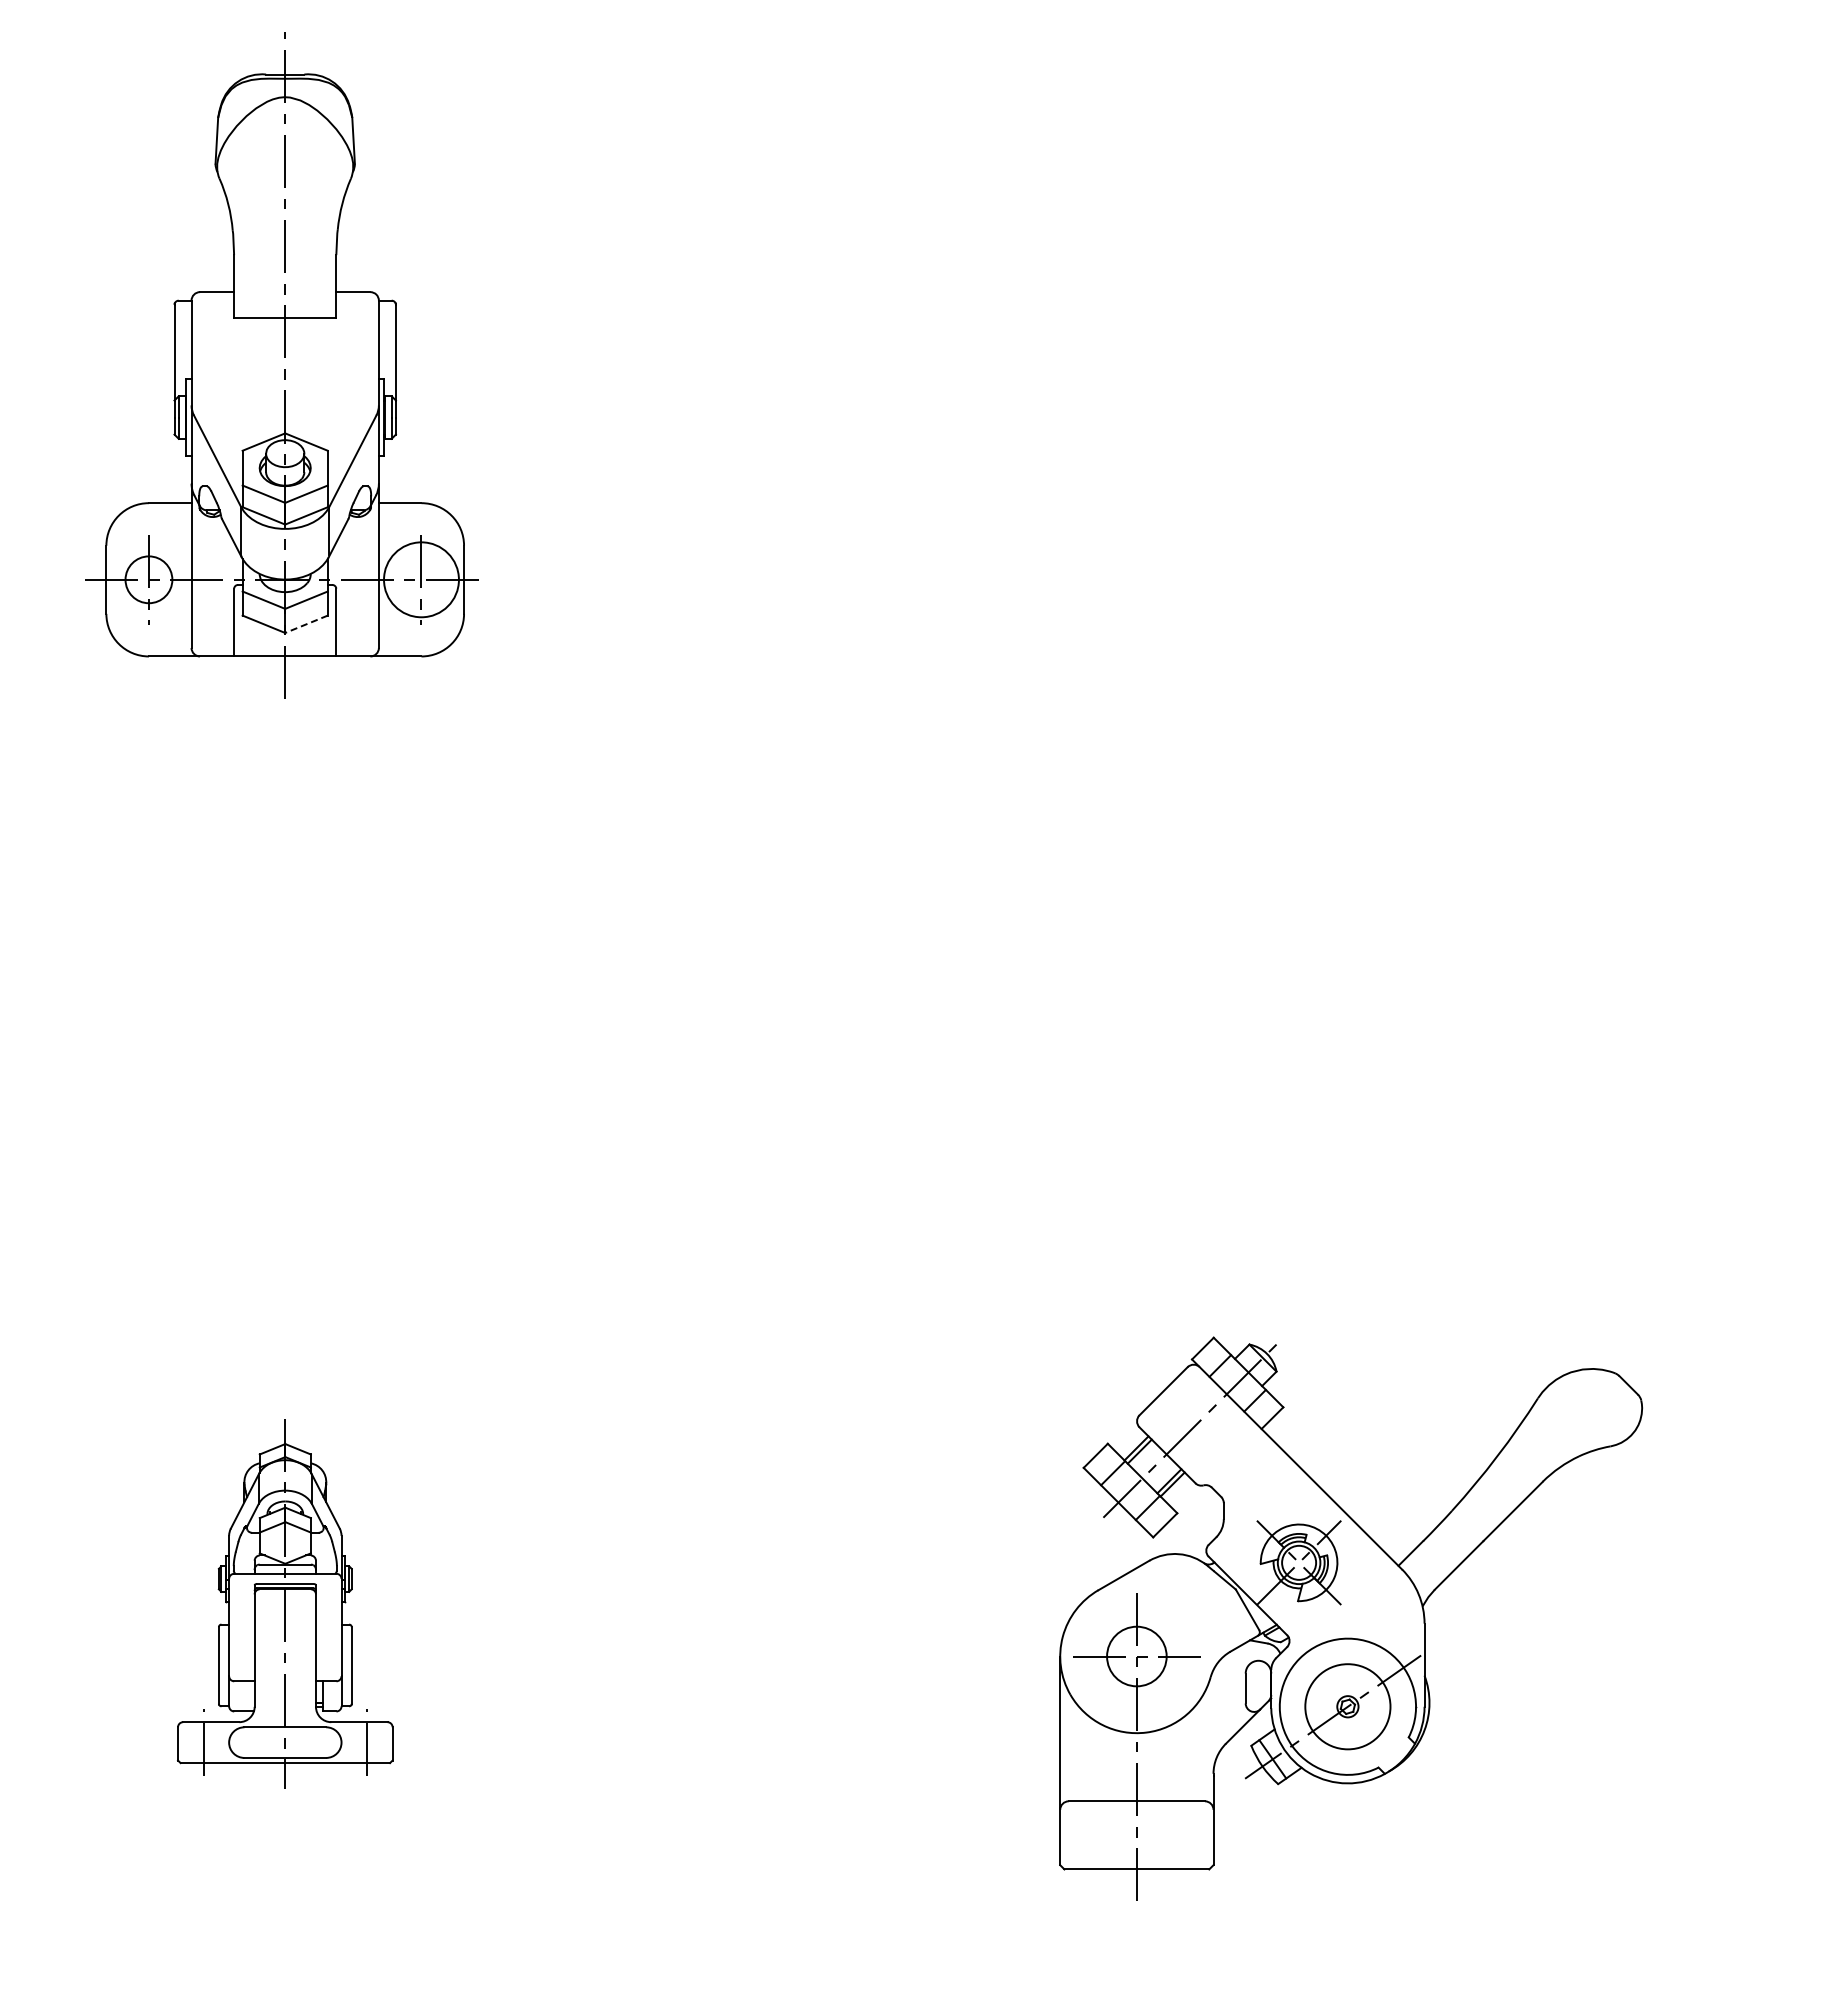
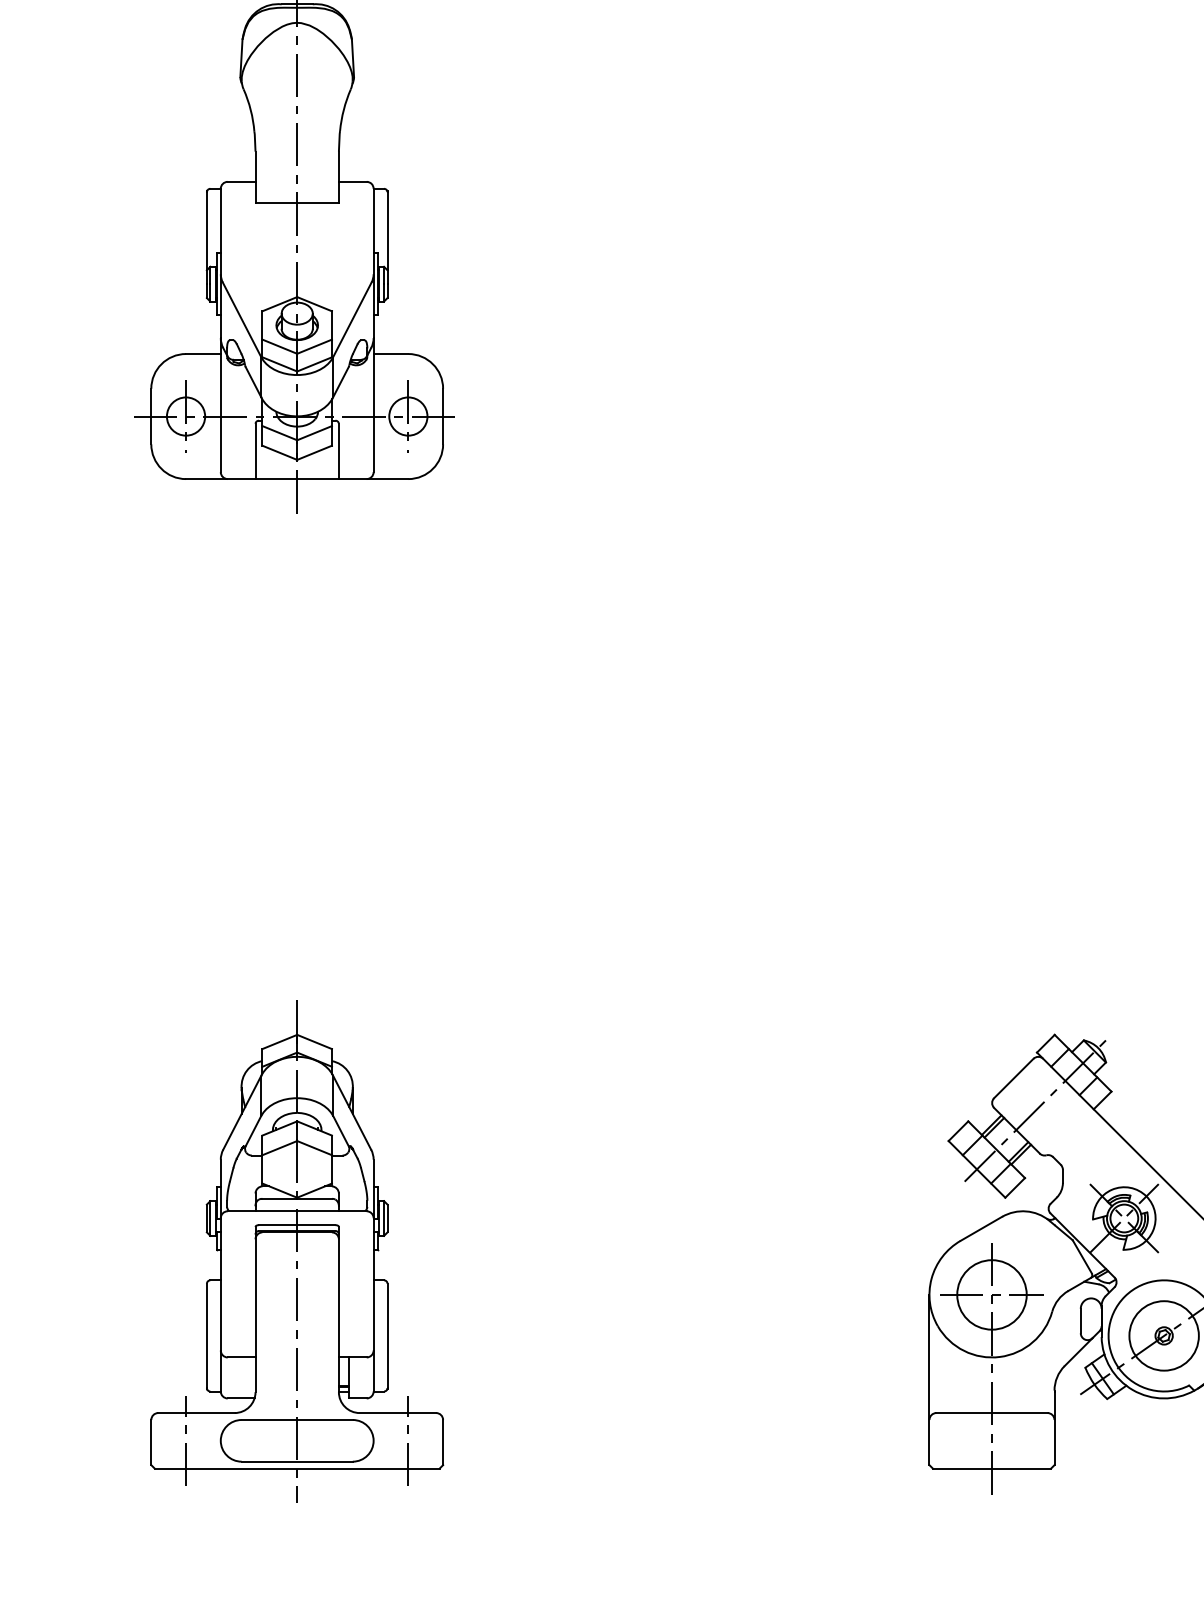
circle: (421, 579) -> (408, 416), size x0.62
line: (306, 624) -> (314, 453), dashed -> solid
part: (285, 1603) -> (297, 1251), size x1.67
circle: (1136, 1656) -> (991, 1294), size x1.43

